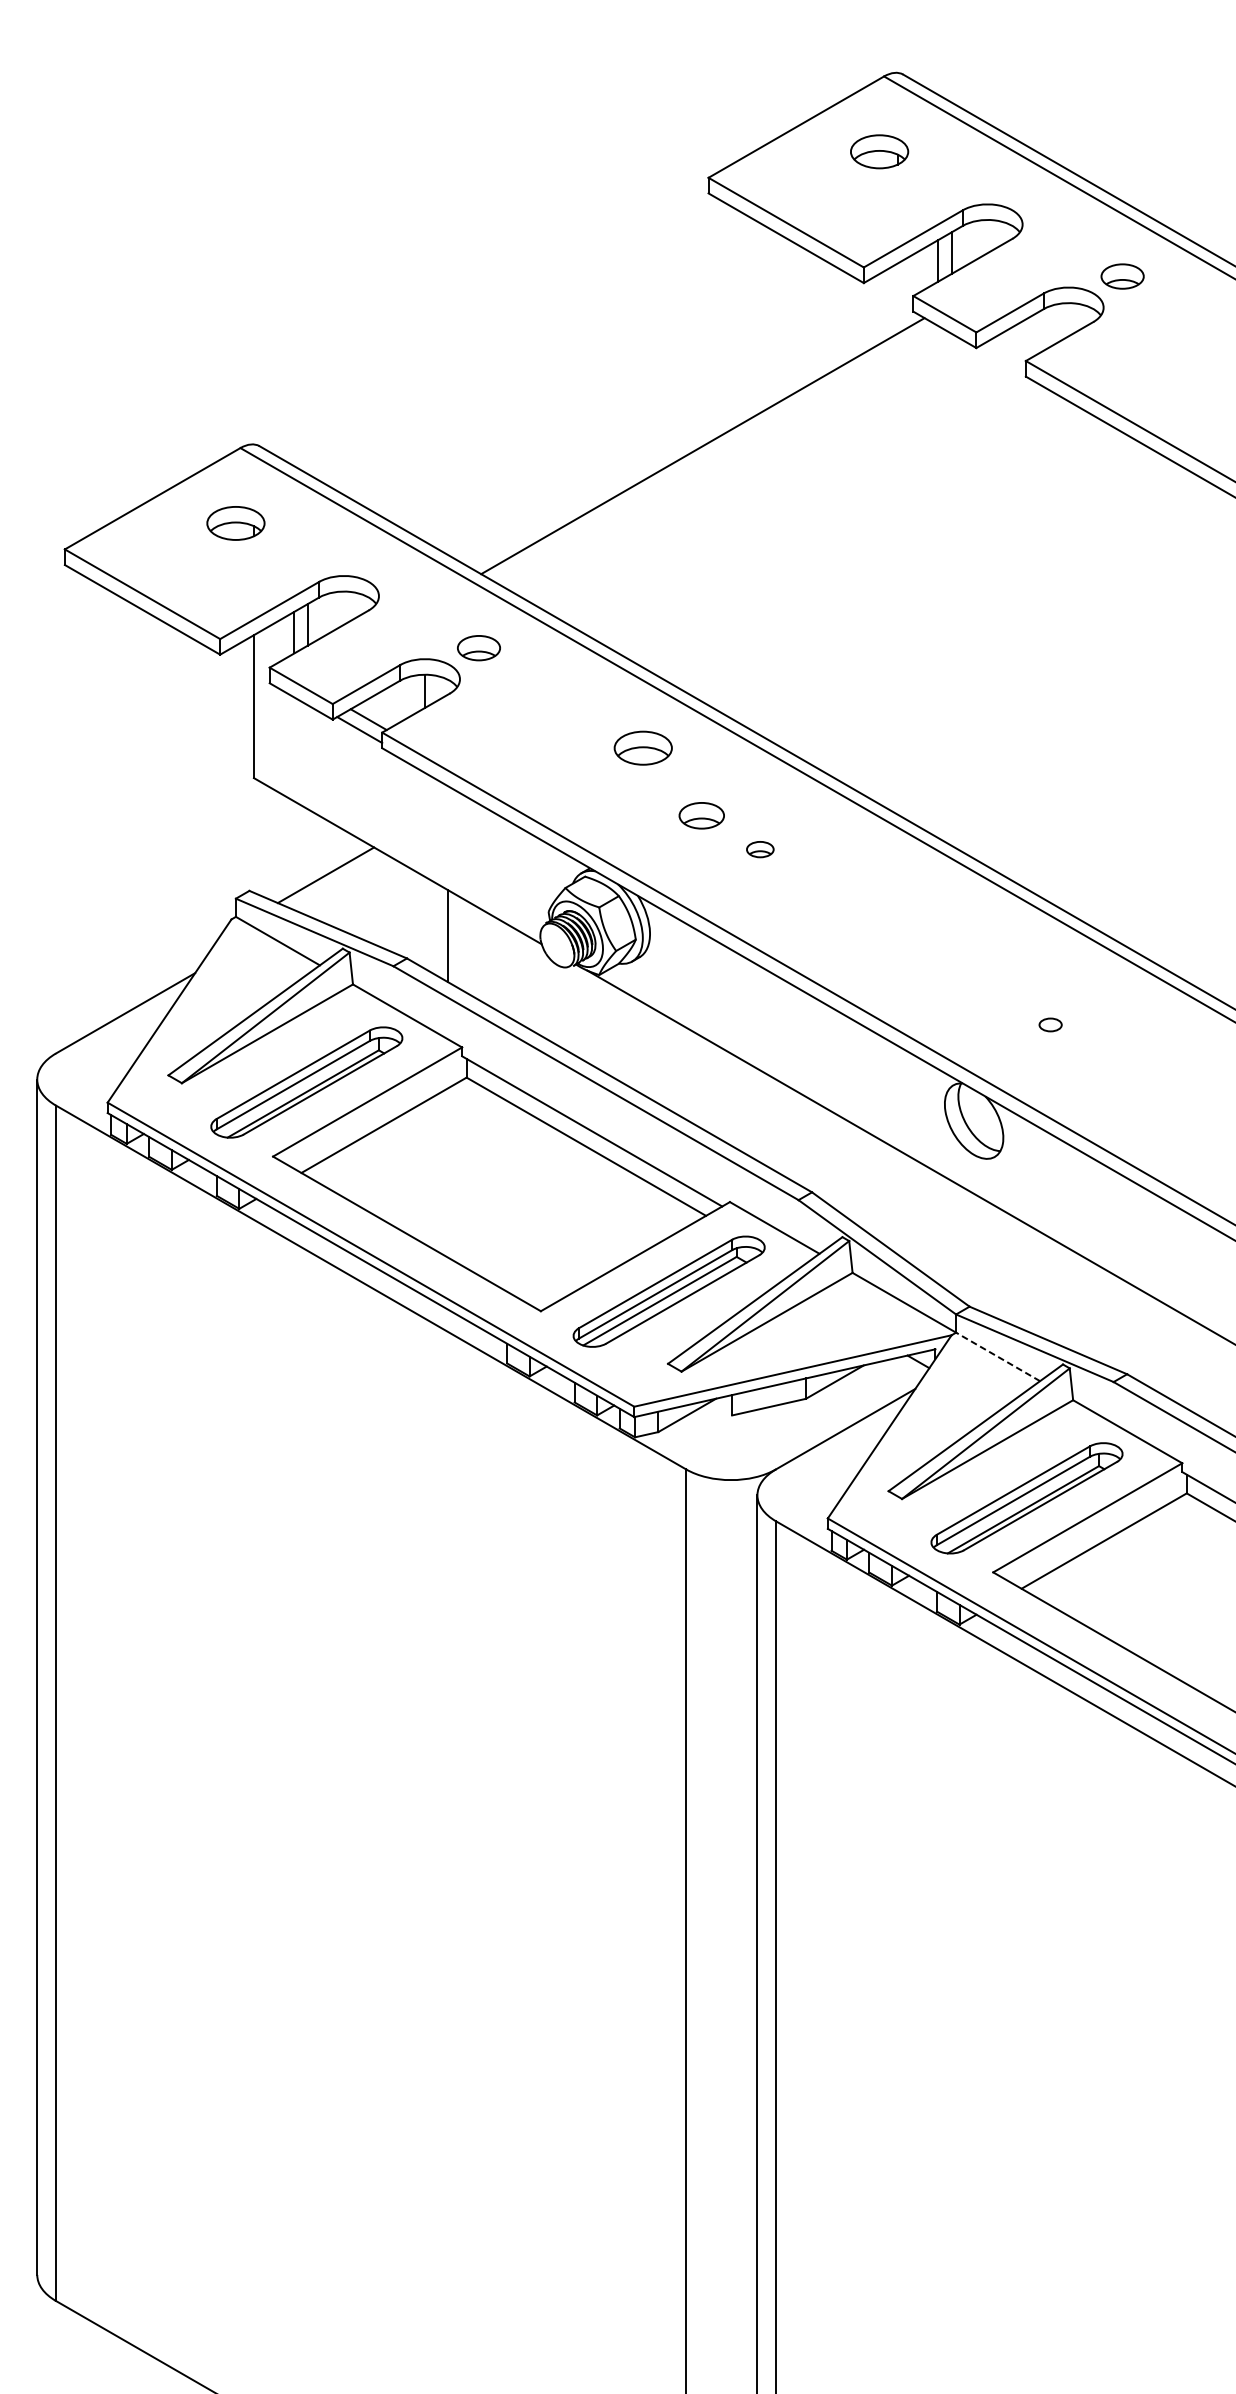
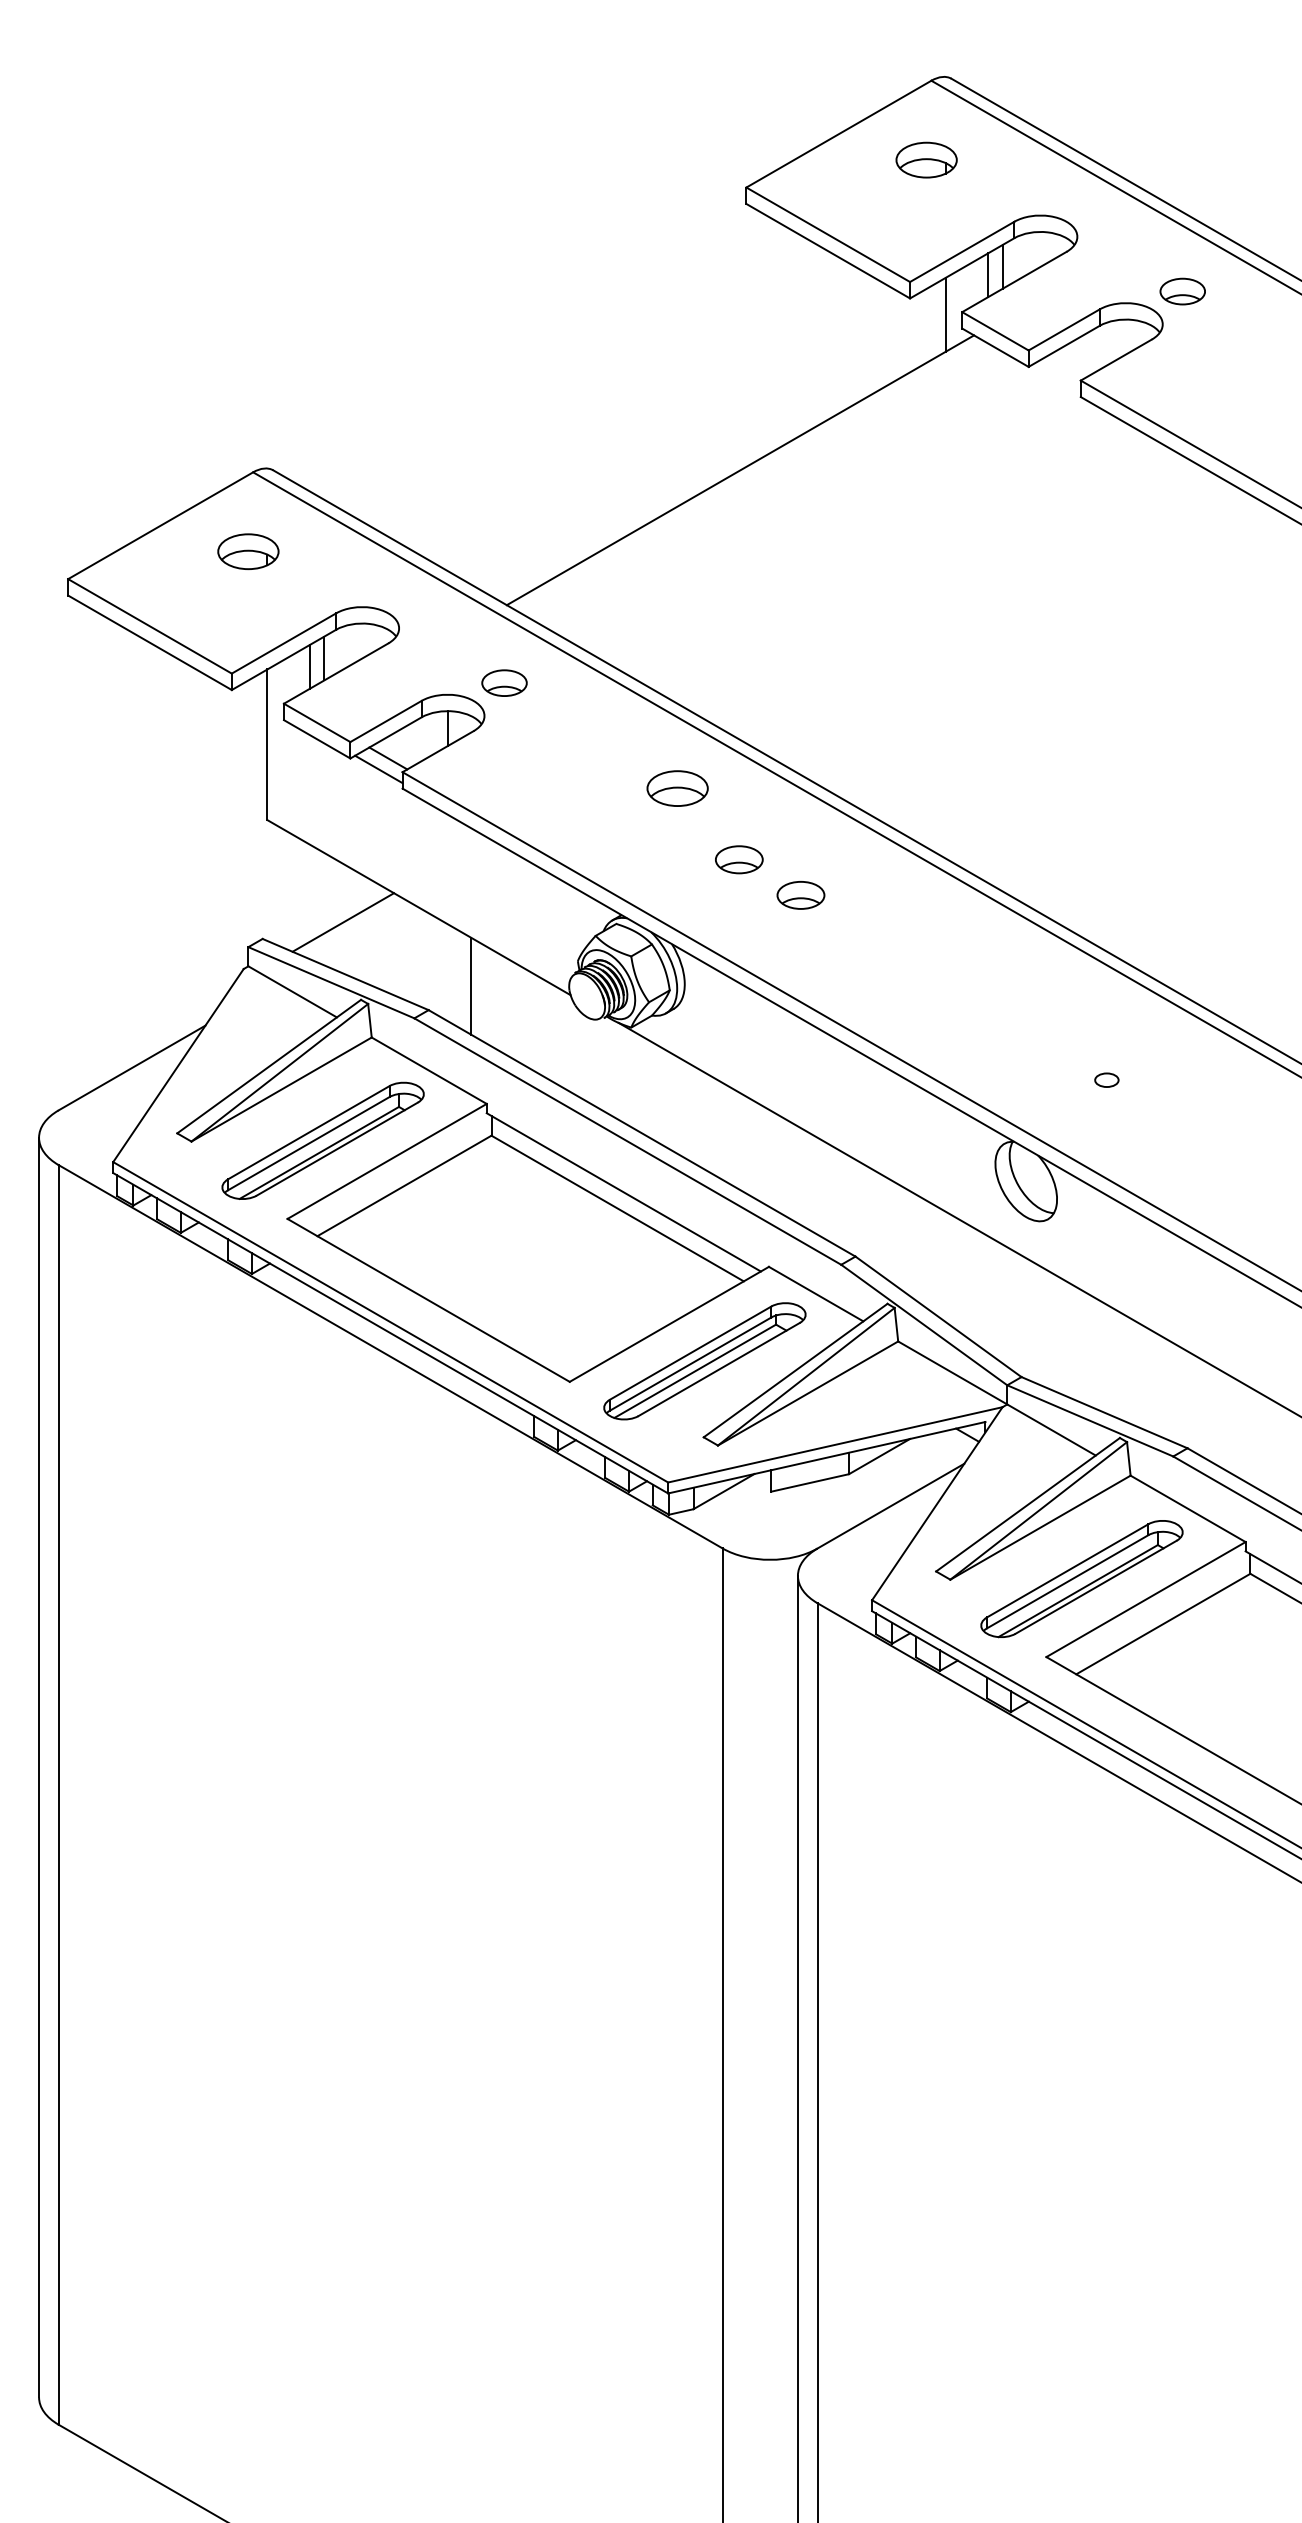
line: (897, 298) -> (945, 314), added
part: (759, 849) -> (800, 895), size x1.67
line: (998, 1356) -> (1051, 1429), dashed -> solid

